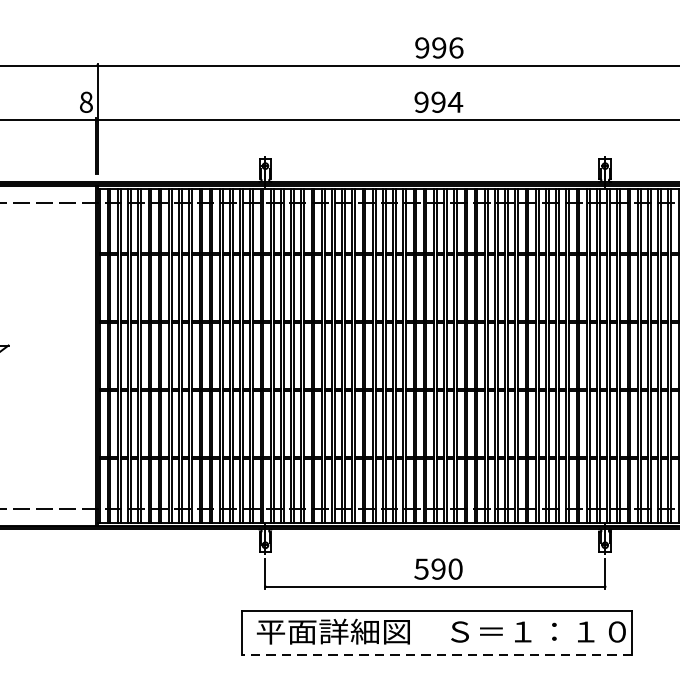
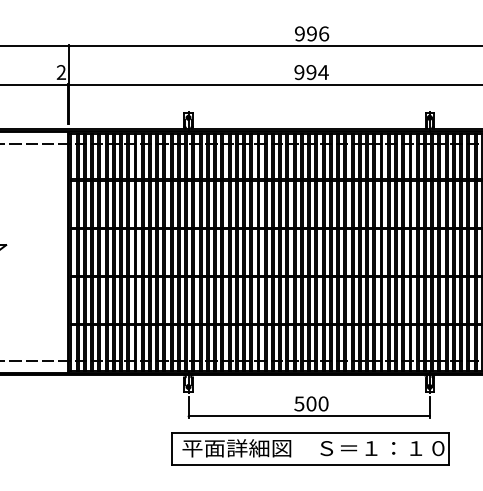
text: (86, 102) -> (61, 72), 8 -> 2
text: (438, 568) -> (311, 403), 590 -> 500
line: (437, 654) -> (310, 464), dashed -> solid

